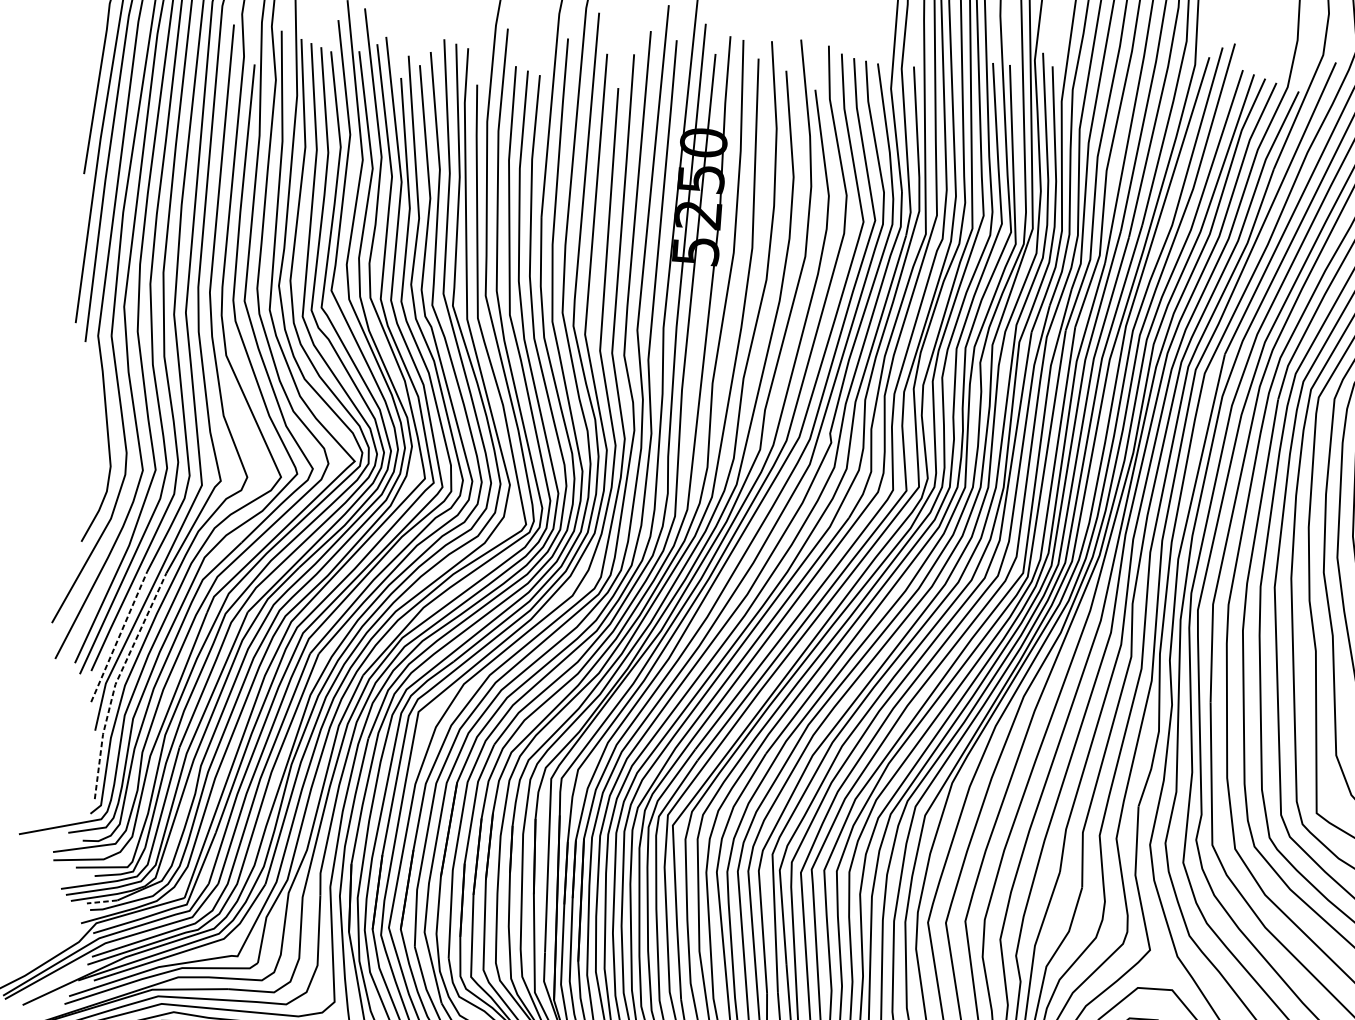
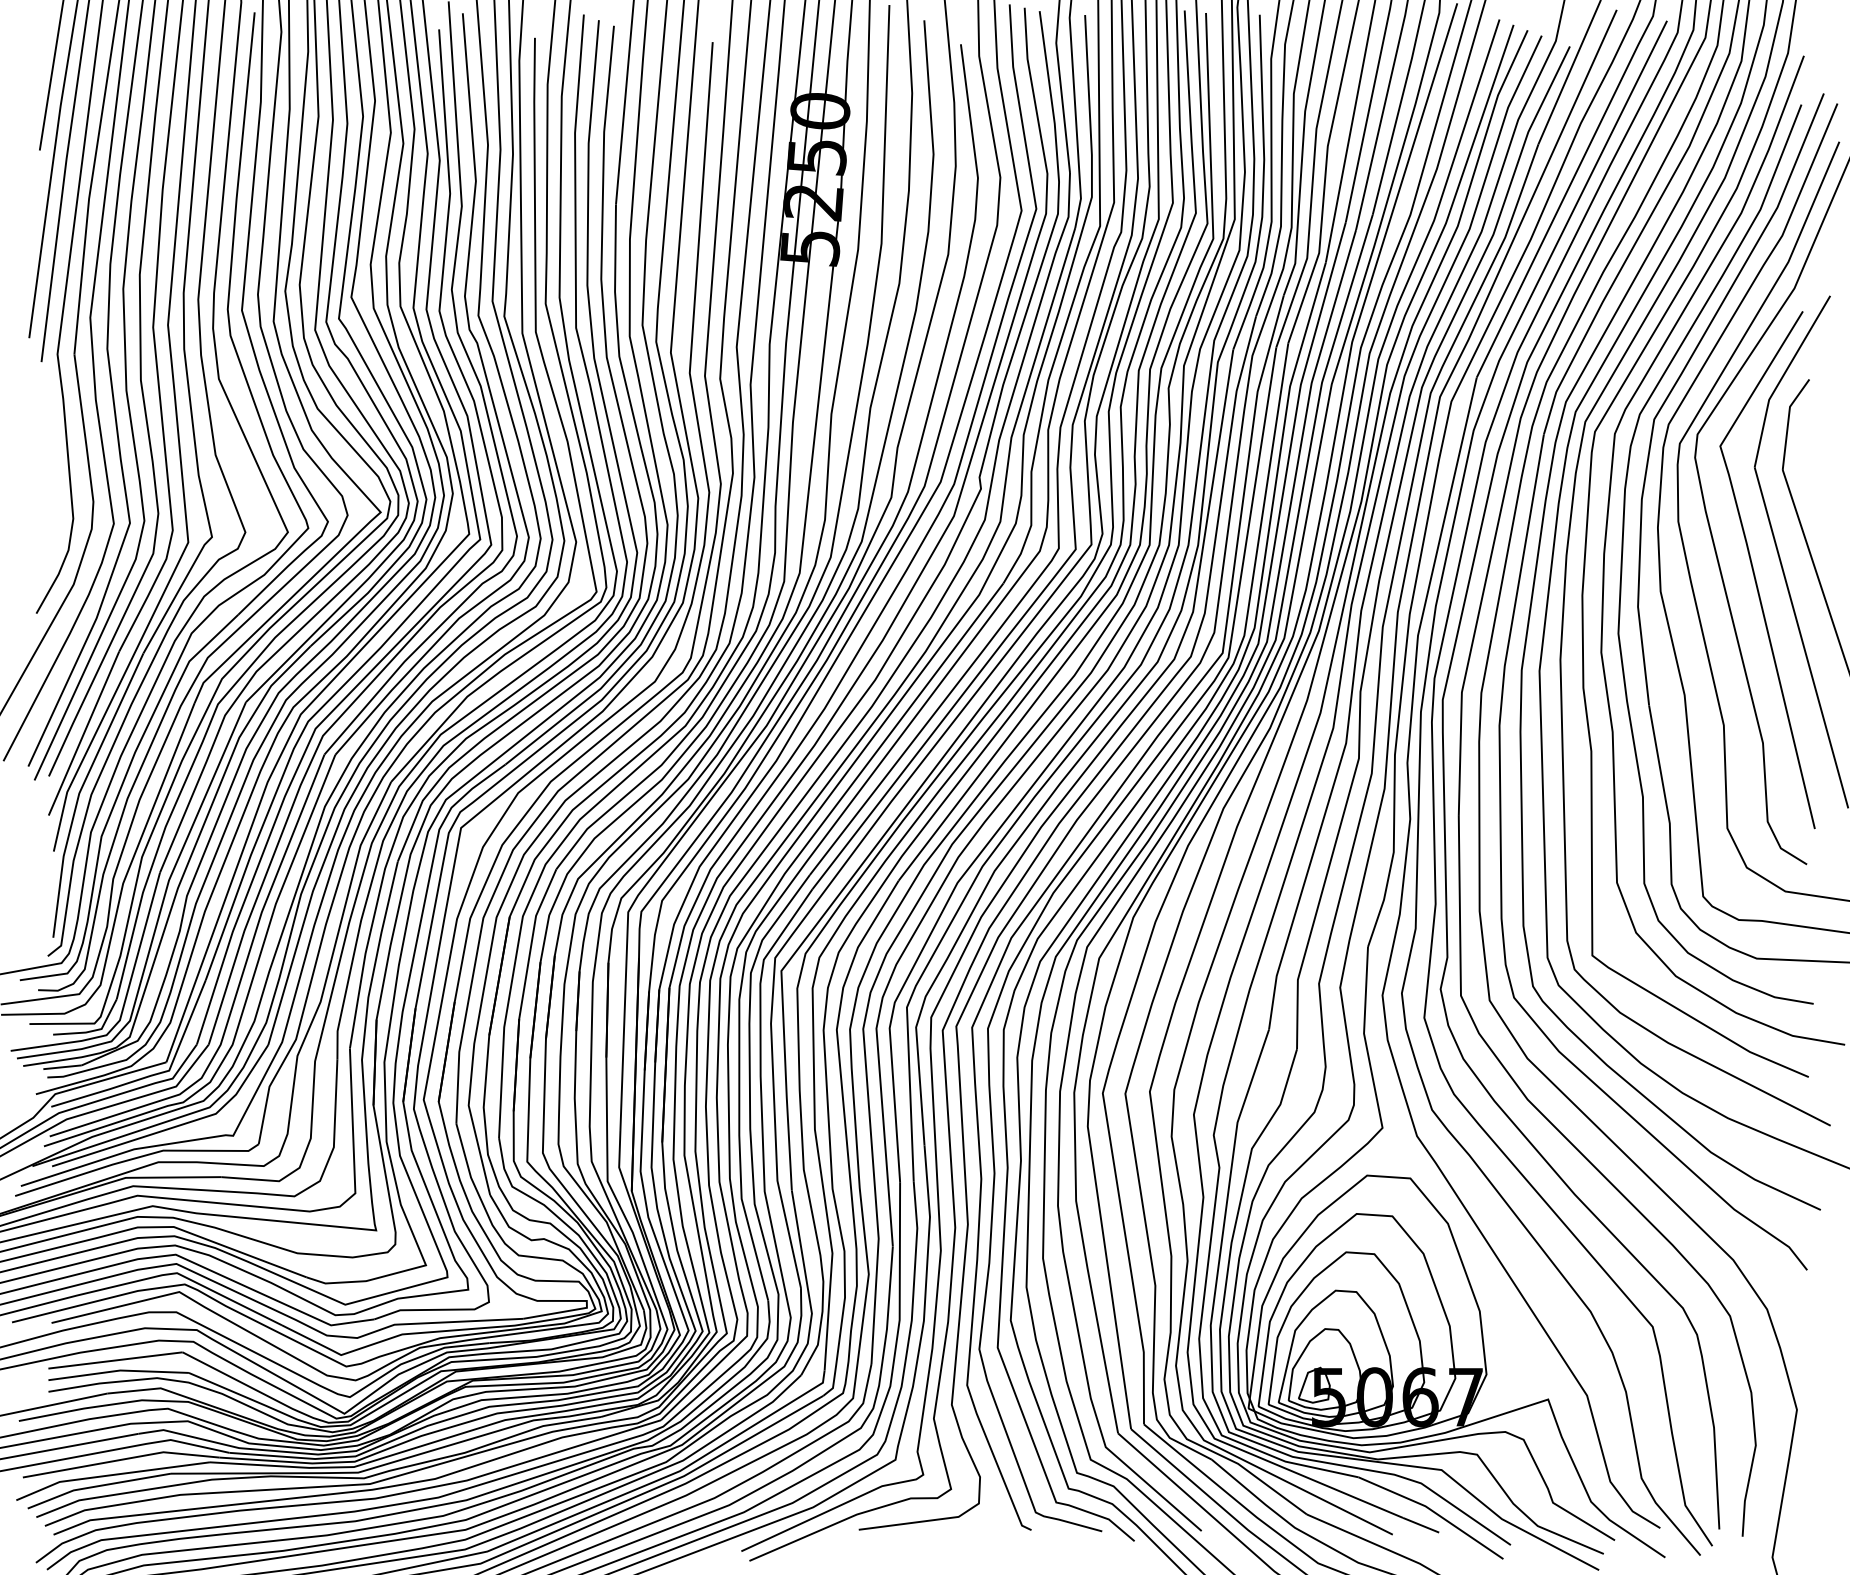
line: (119, 636) -> (84, 733), dashed -> solid
line: (116, 682) -> (80, 790), dashed -> solid
line: (102, 902) -> (62, 1067), dashed -> solid

